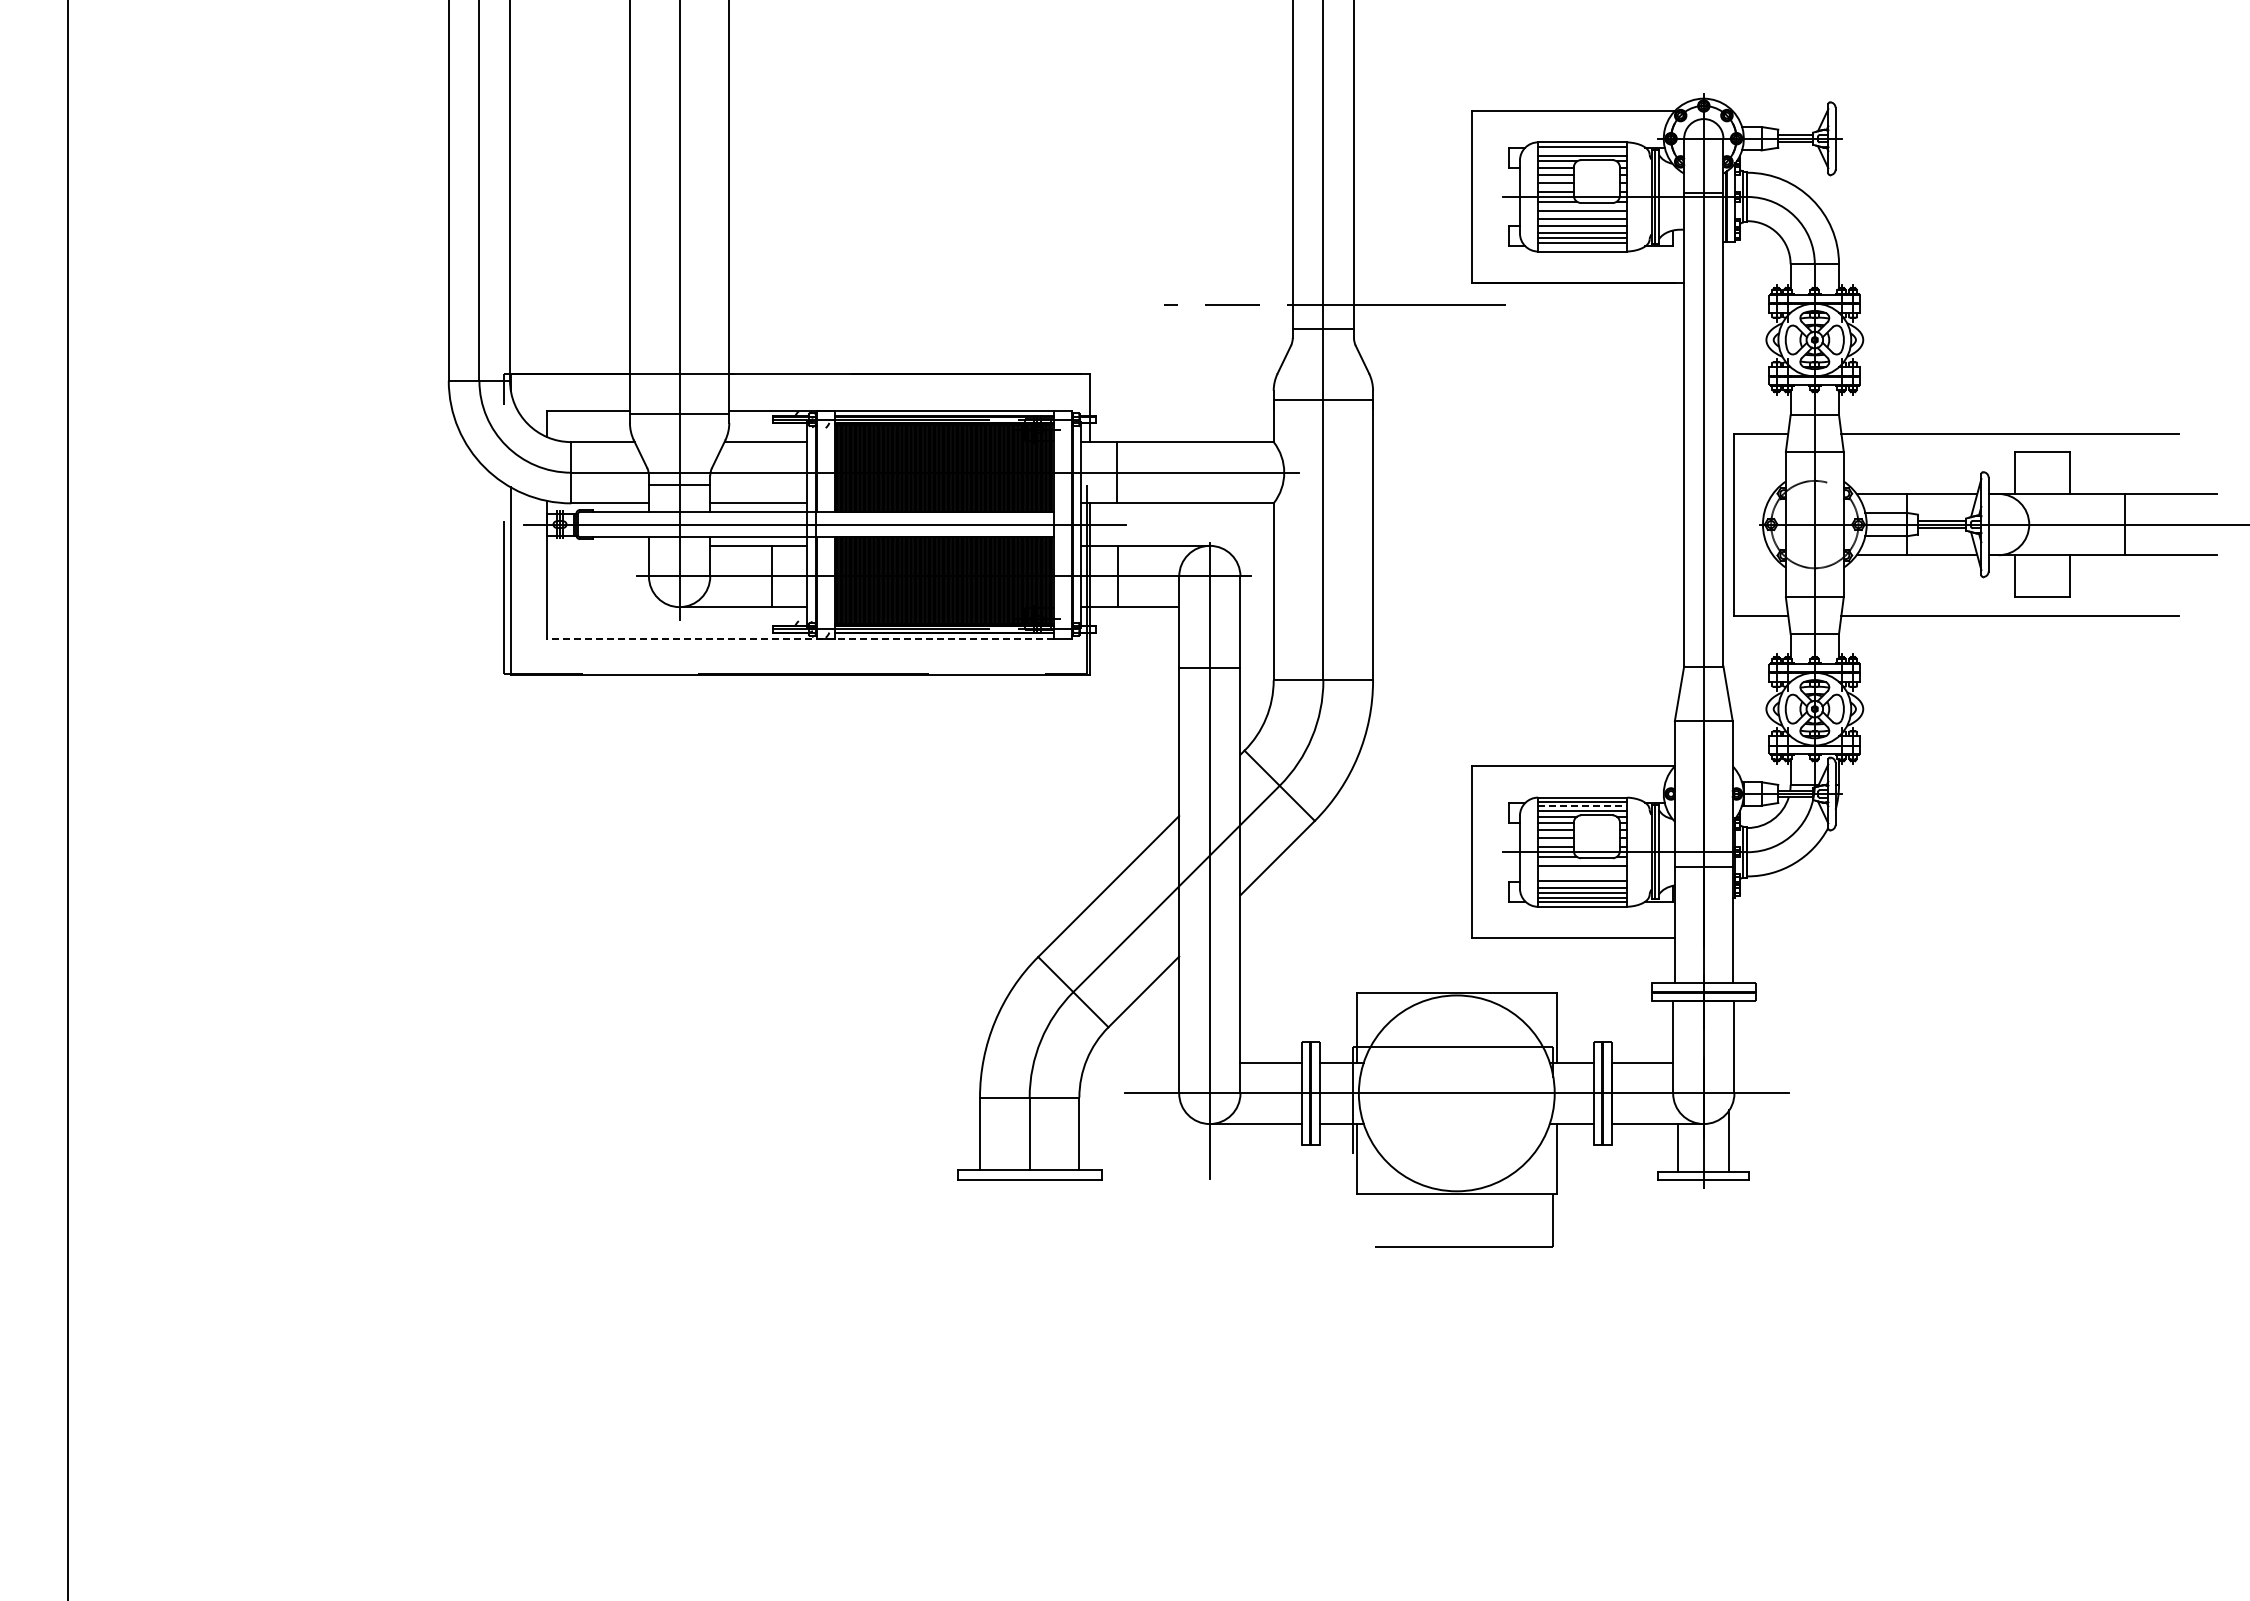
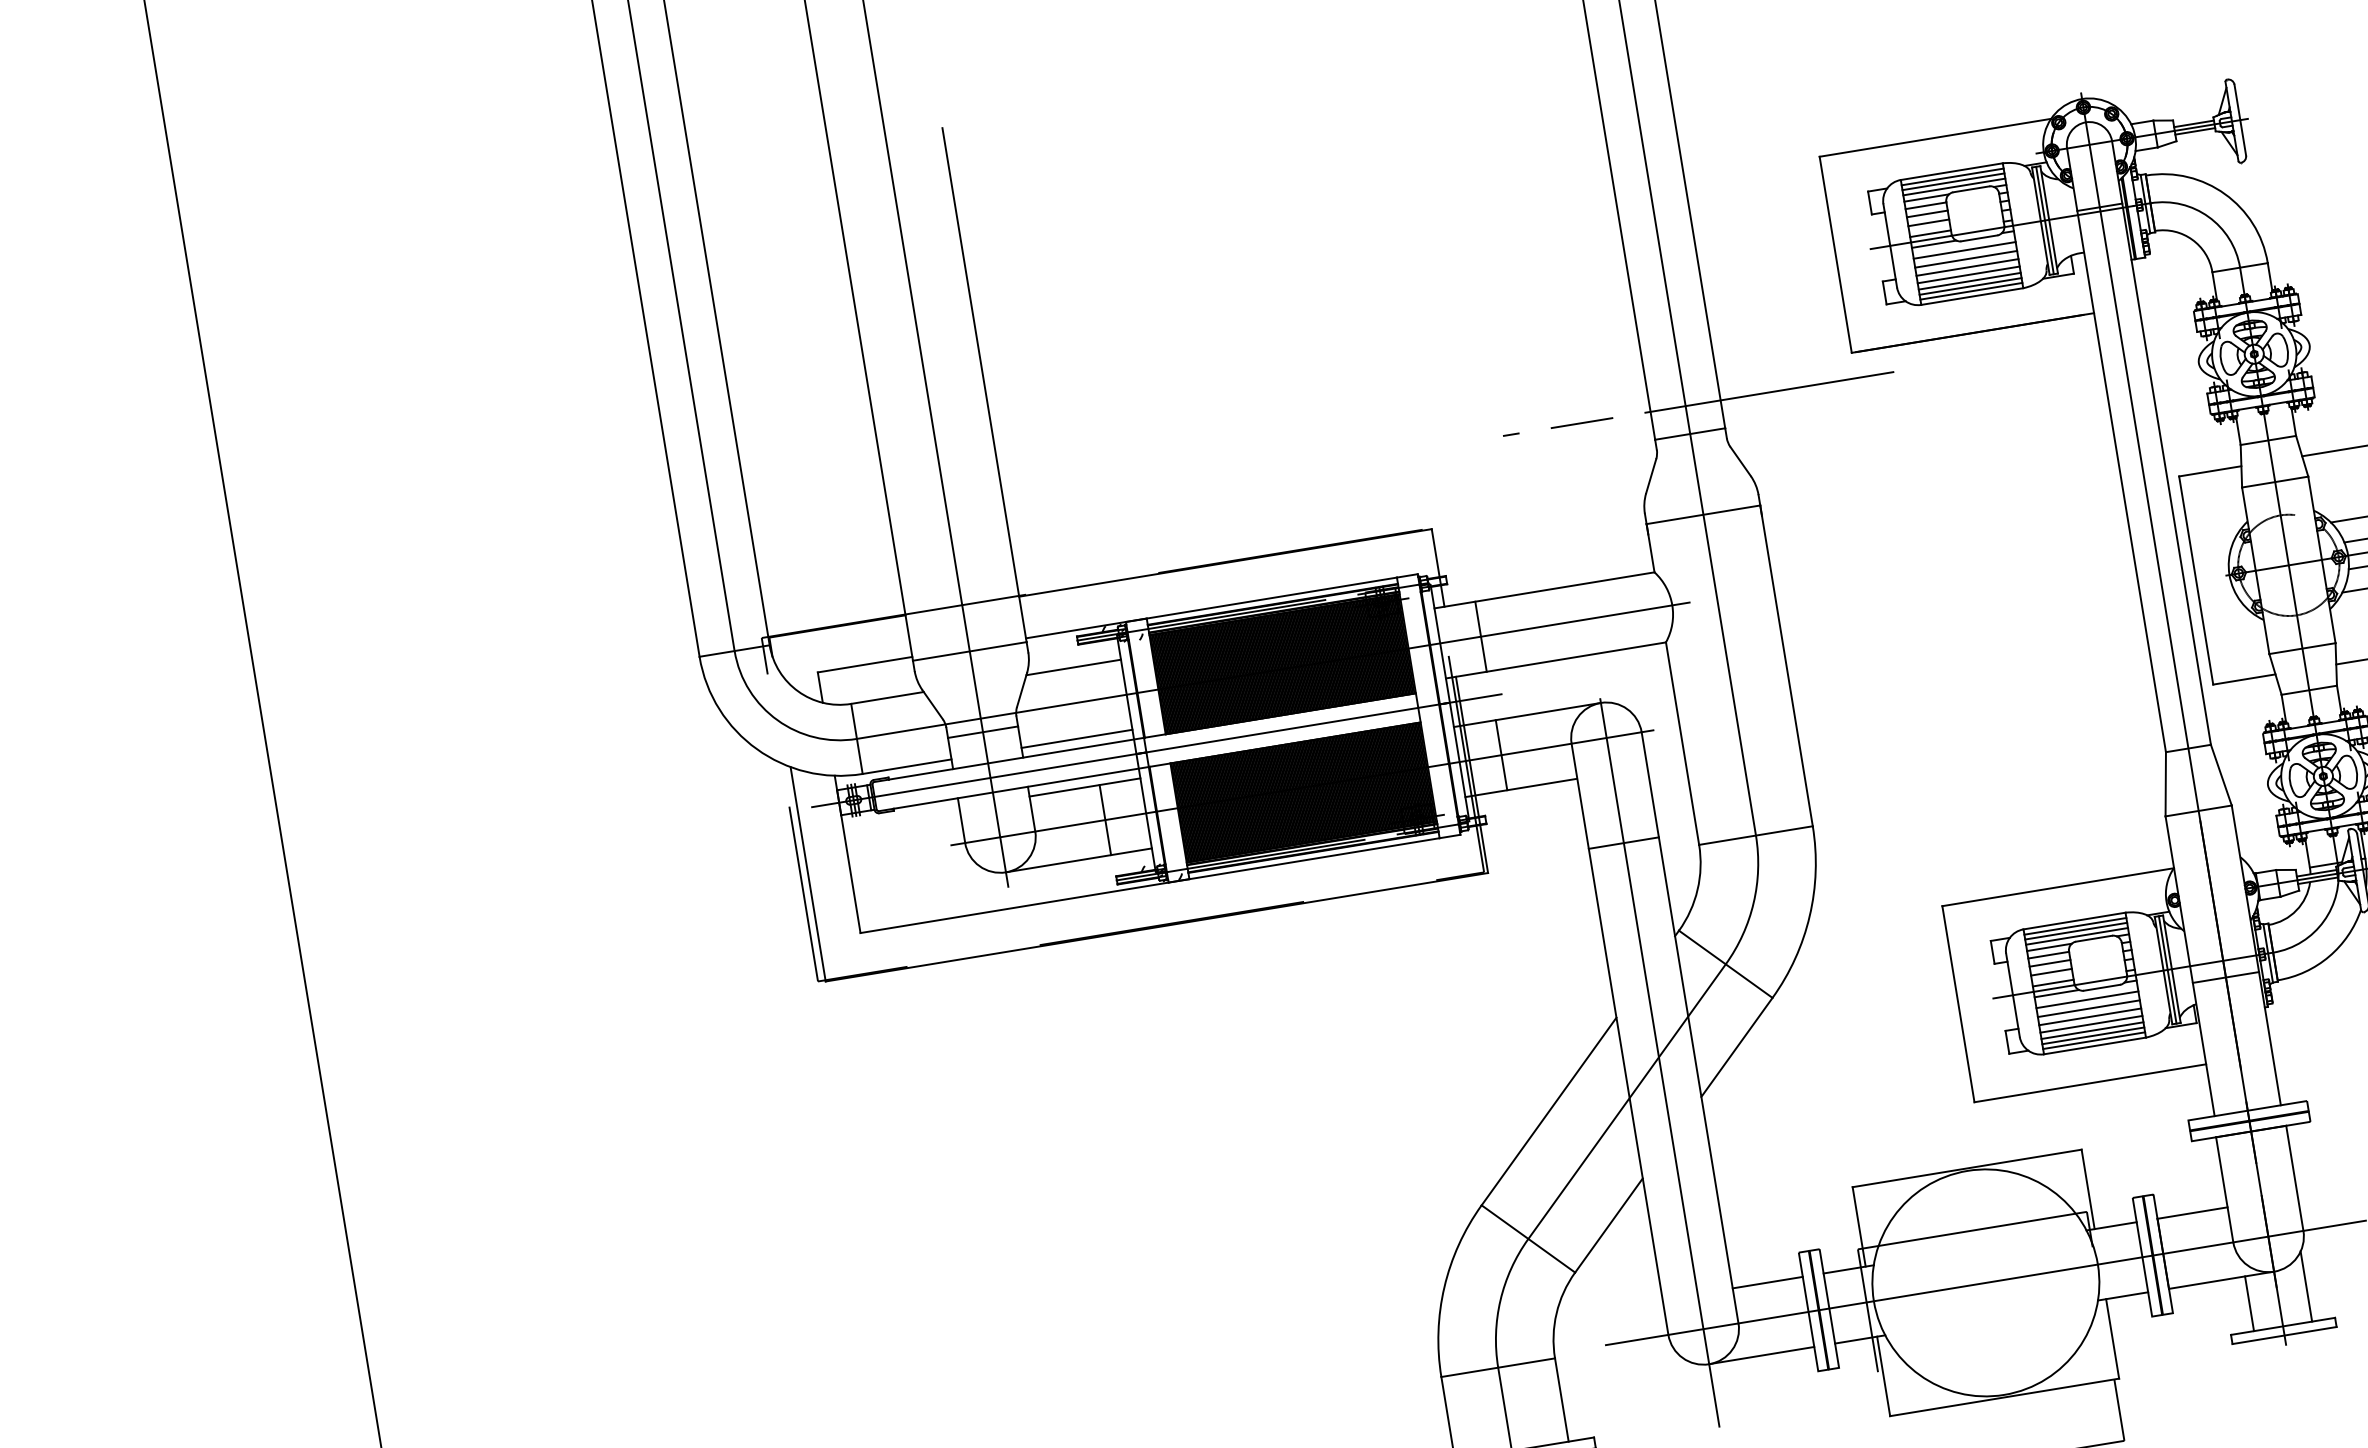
line: (1582, 151) -> (1953, 182), added
line: (1582, 246) -> (1971, 290), added
line: (799, 638) -> (1148, 885), dashed -> solid
line: (1582, 806) -> (2075, 931), dashed -> solid
line: (1582, 874) -> (2088, 1009), added

